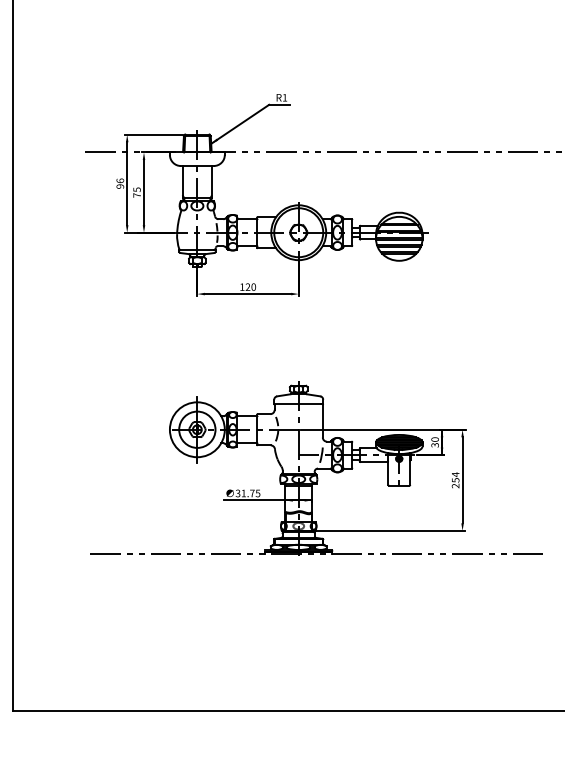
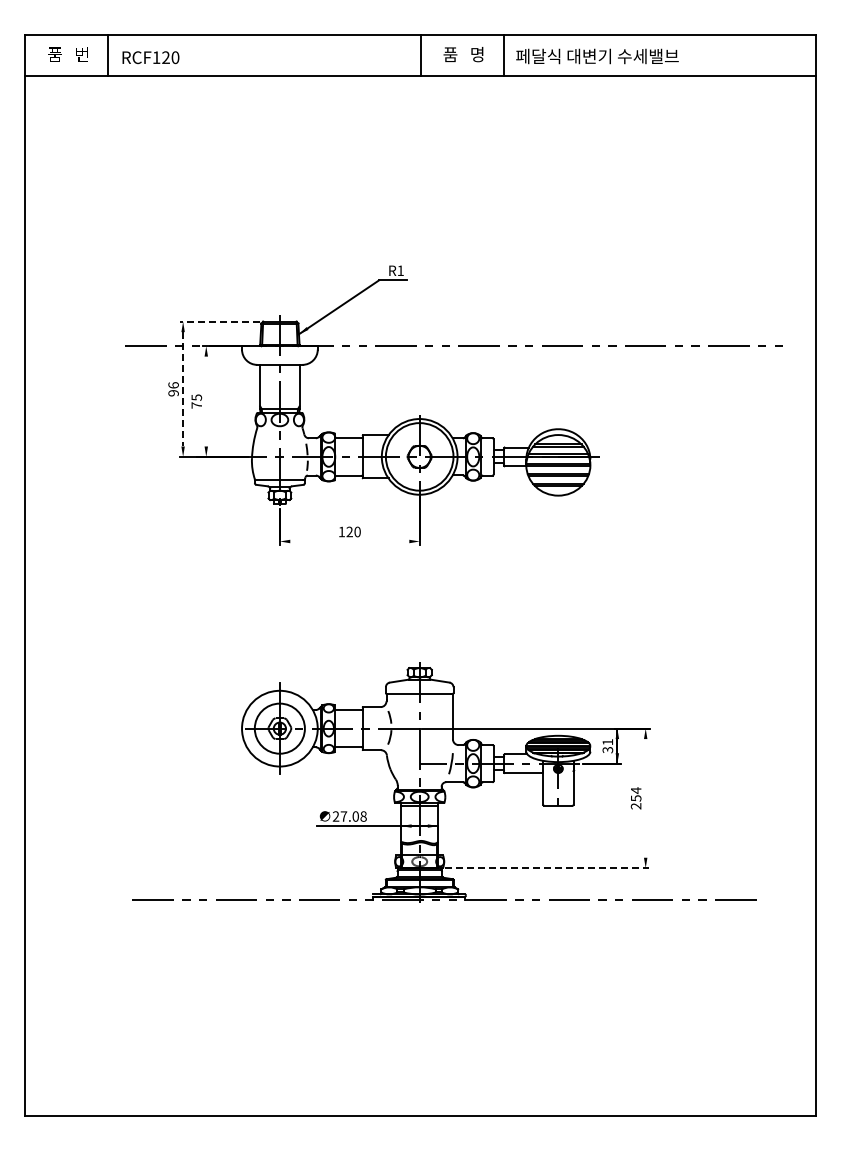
line: (153, 134) -> (219, 321), solid -> dashed
line: (127, 183) -> (183, 389), solid -> dashed
line: (144, 192) -> (206, 401), removed
line: (247, 294) -> (349, 541), removed
text: (434, 439) -> (607, 742), 30 -> 31
line: (462, 480) -> (645, 798), removed
text: (247, 493) -> (349, 816), 31.75 -> 27.08
line: (391, 531) -> (547, 868), solid -> dashed

